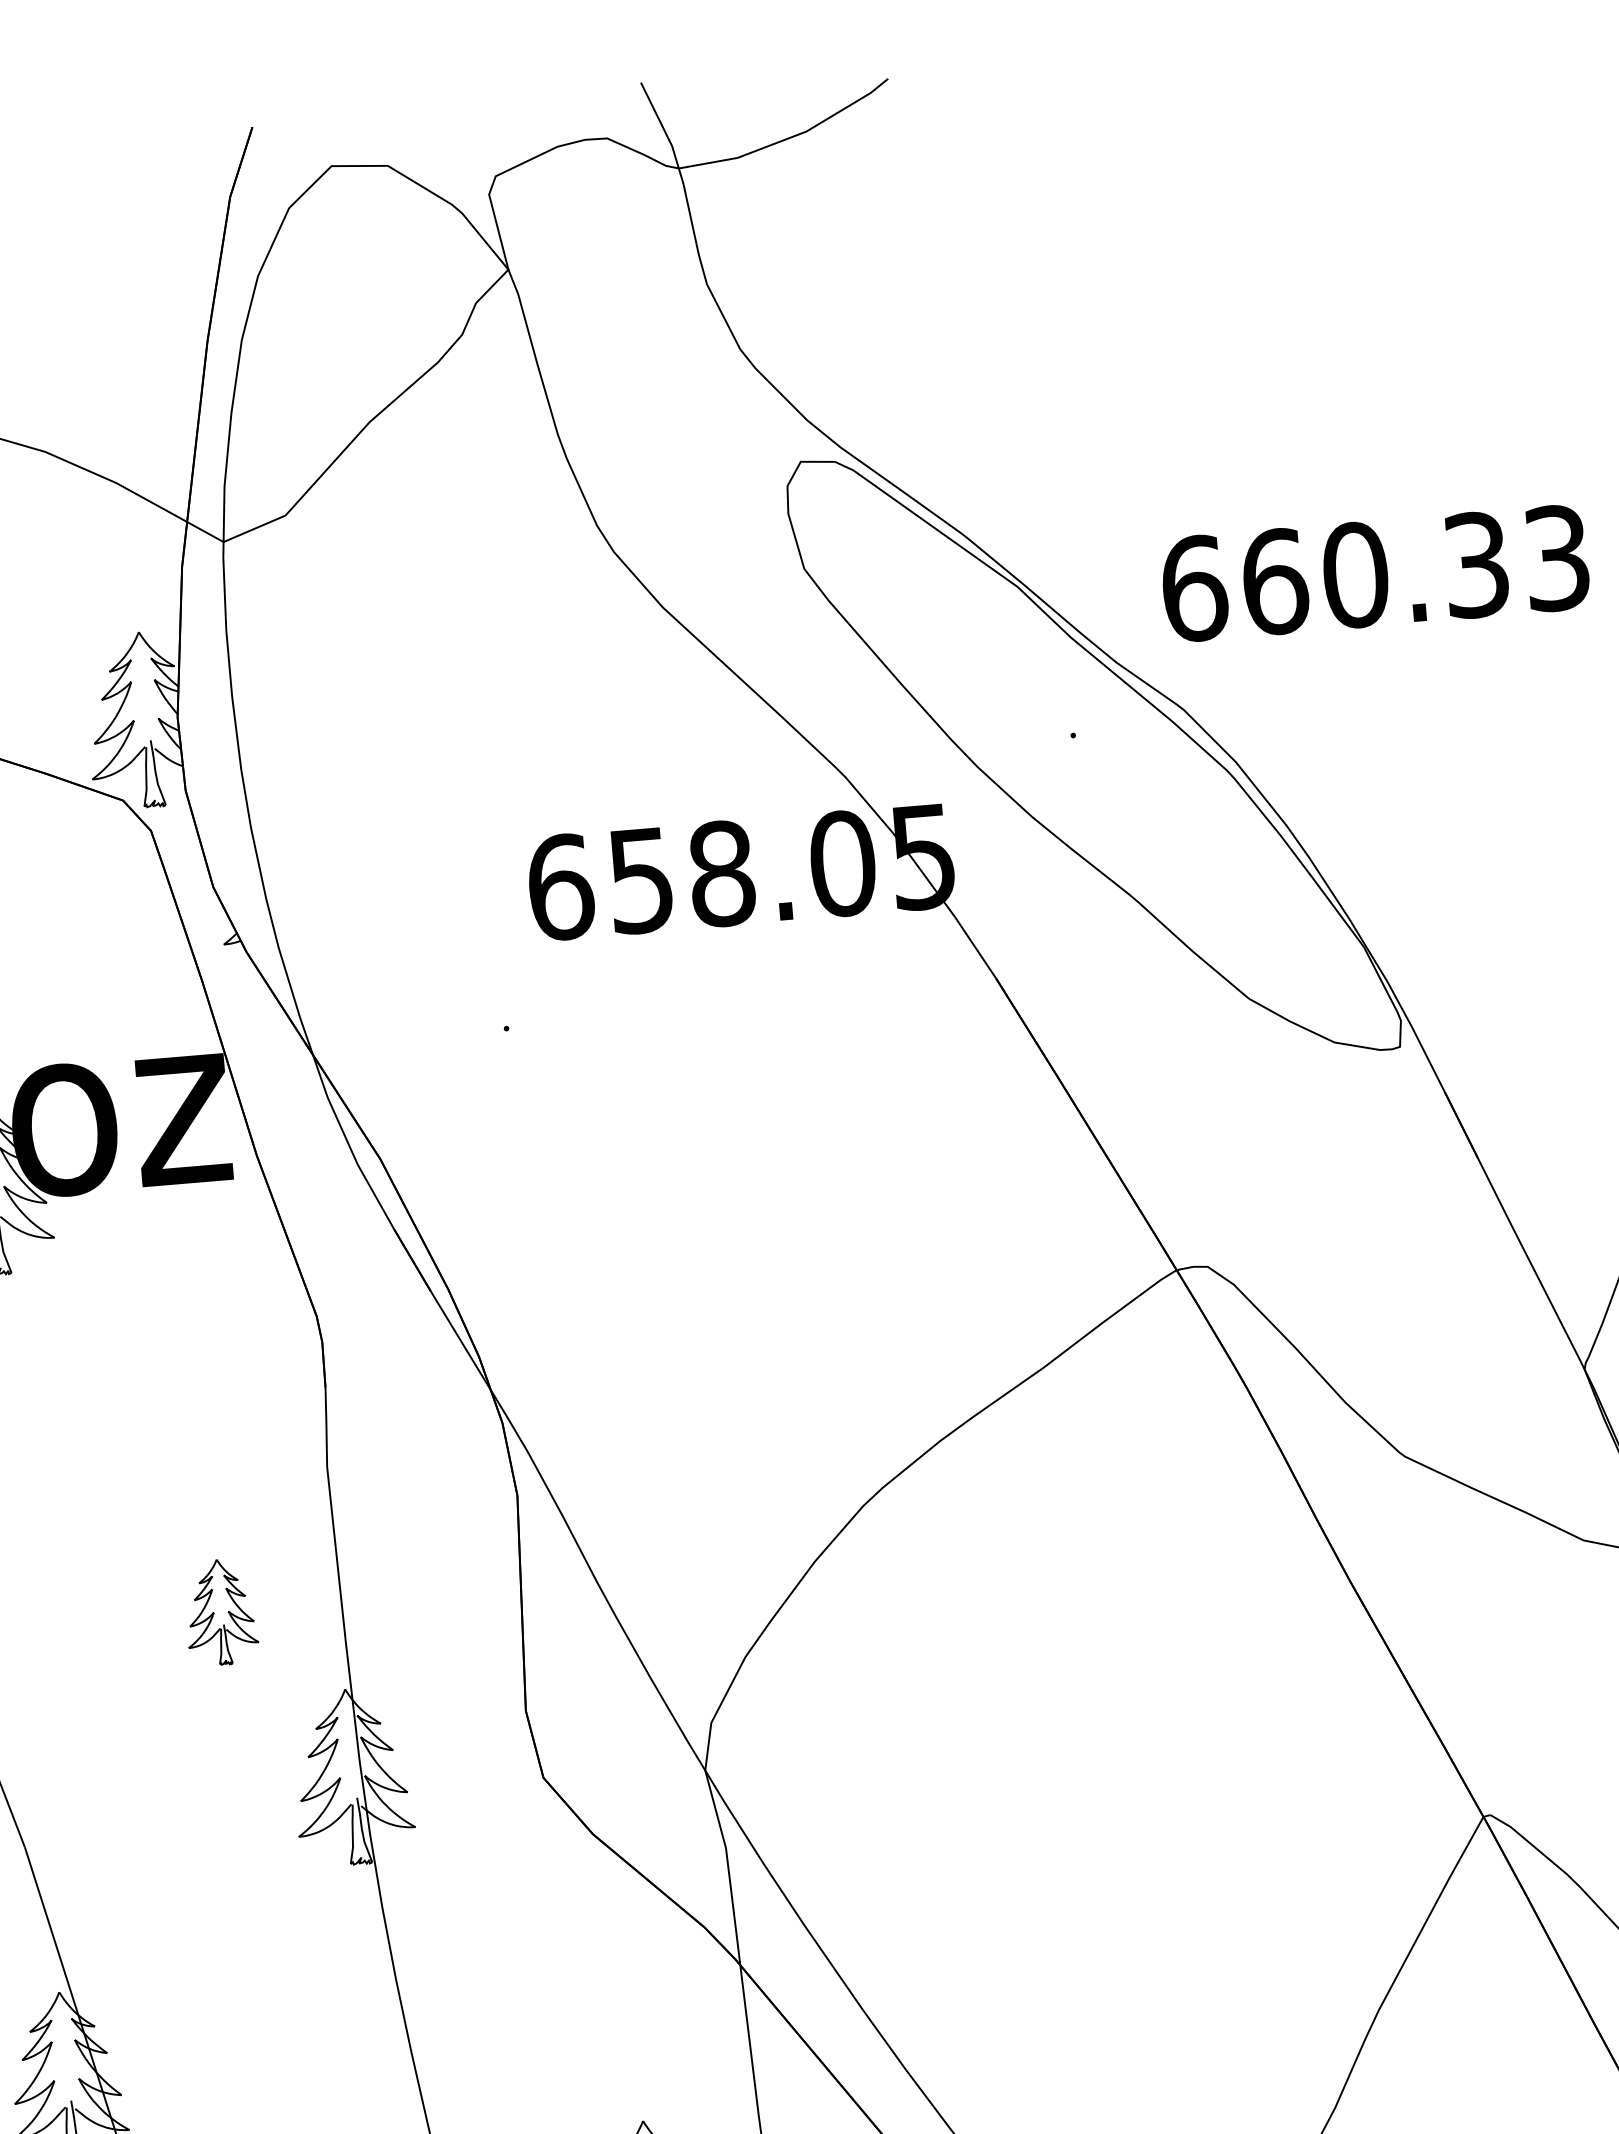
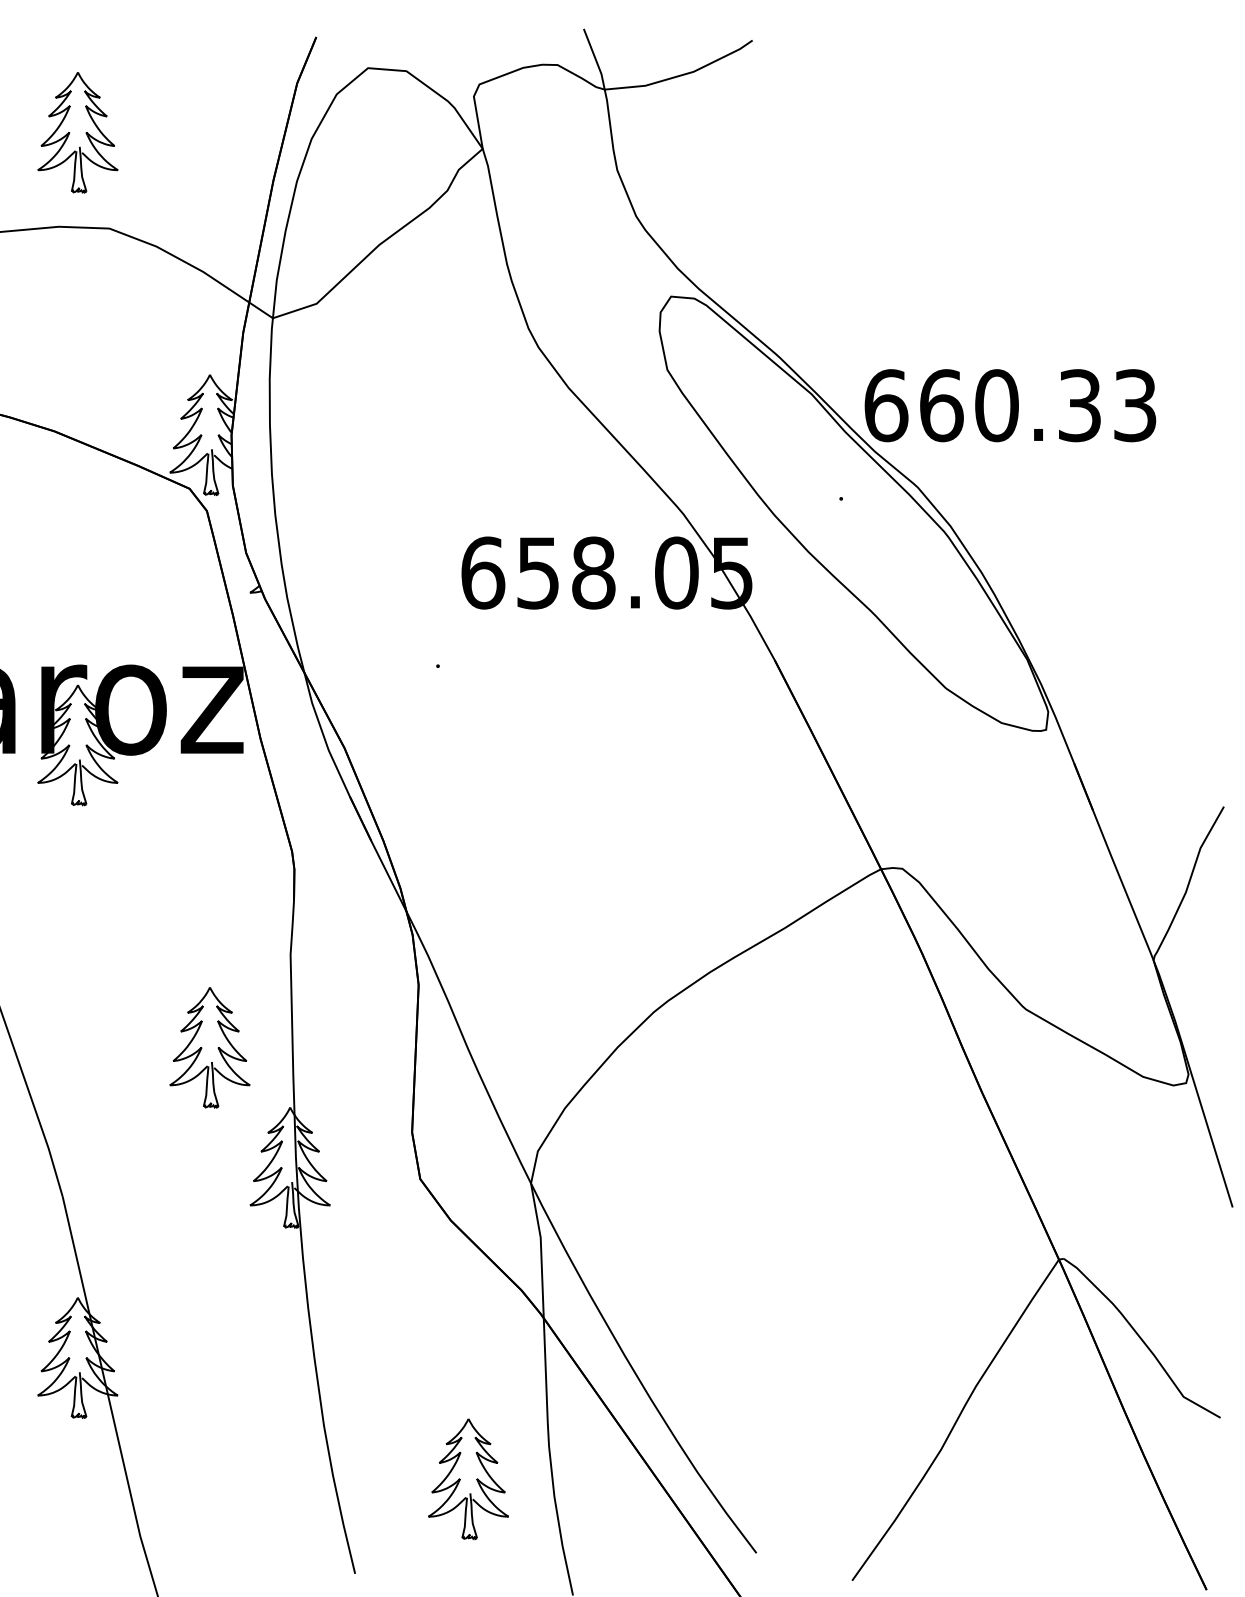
text: (1375, 573) -> (1010, 405), moved
part: (220, 1611) -> (209, 1047), size x1.67

